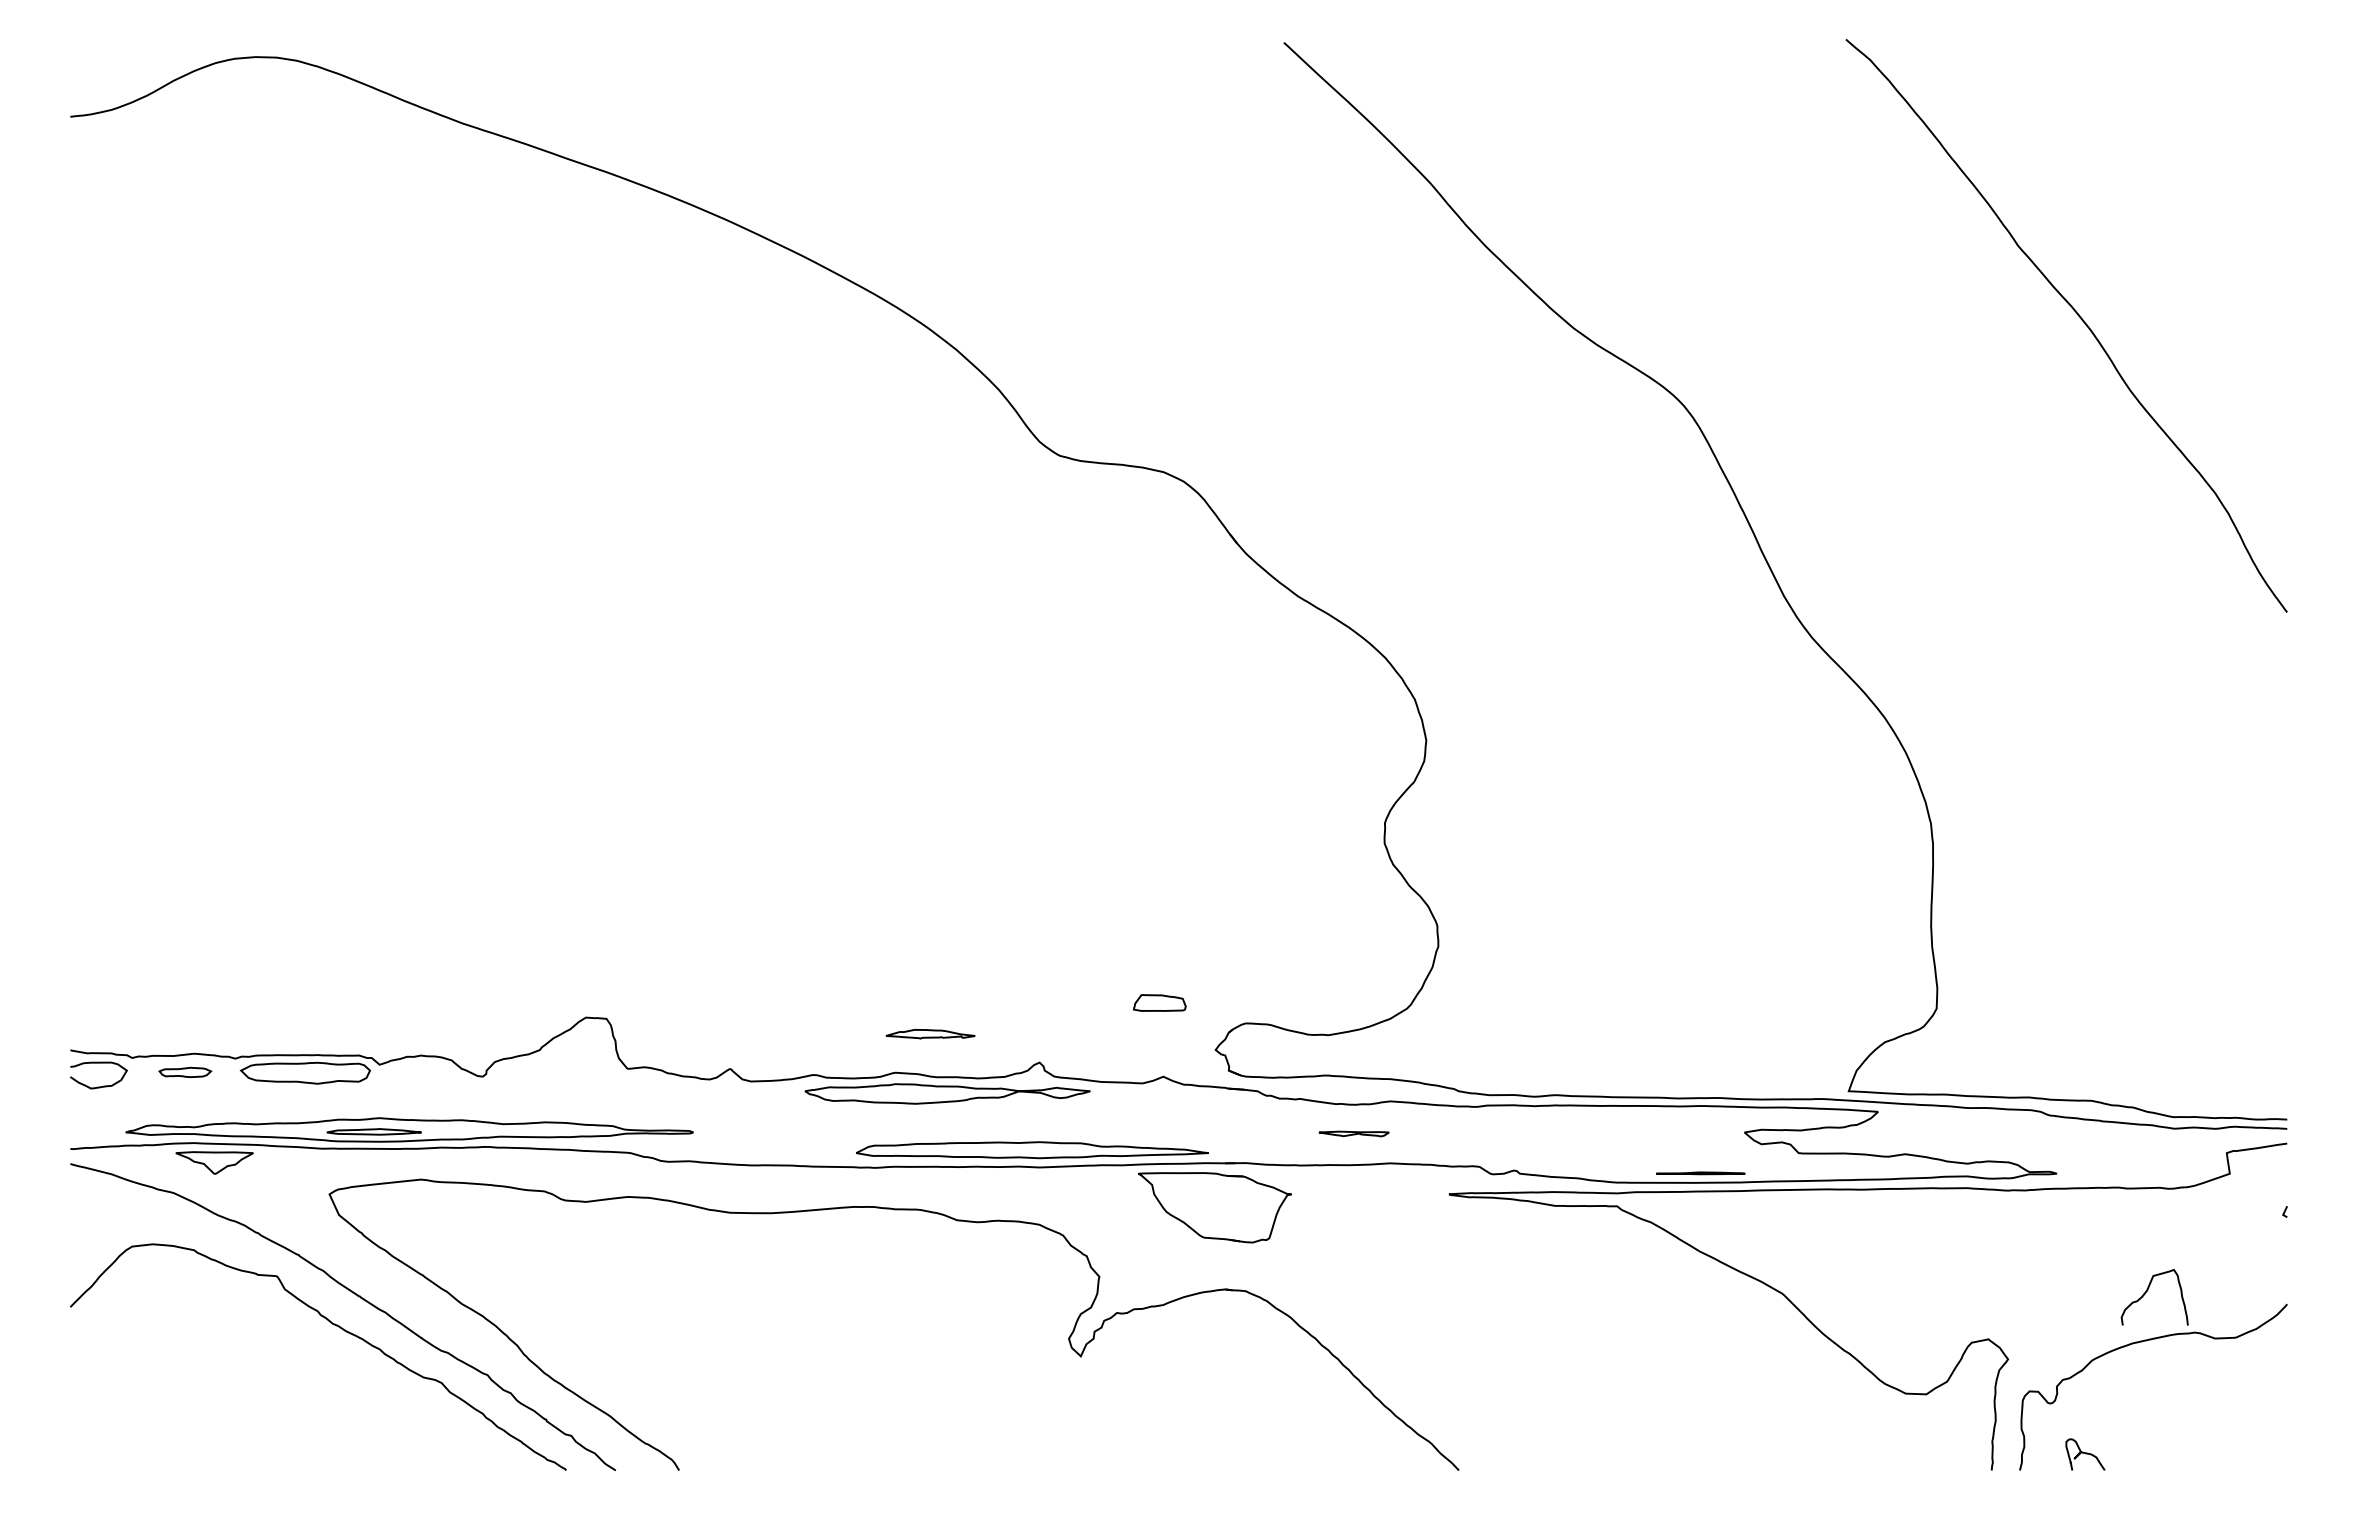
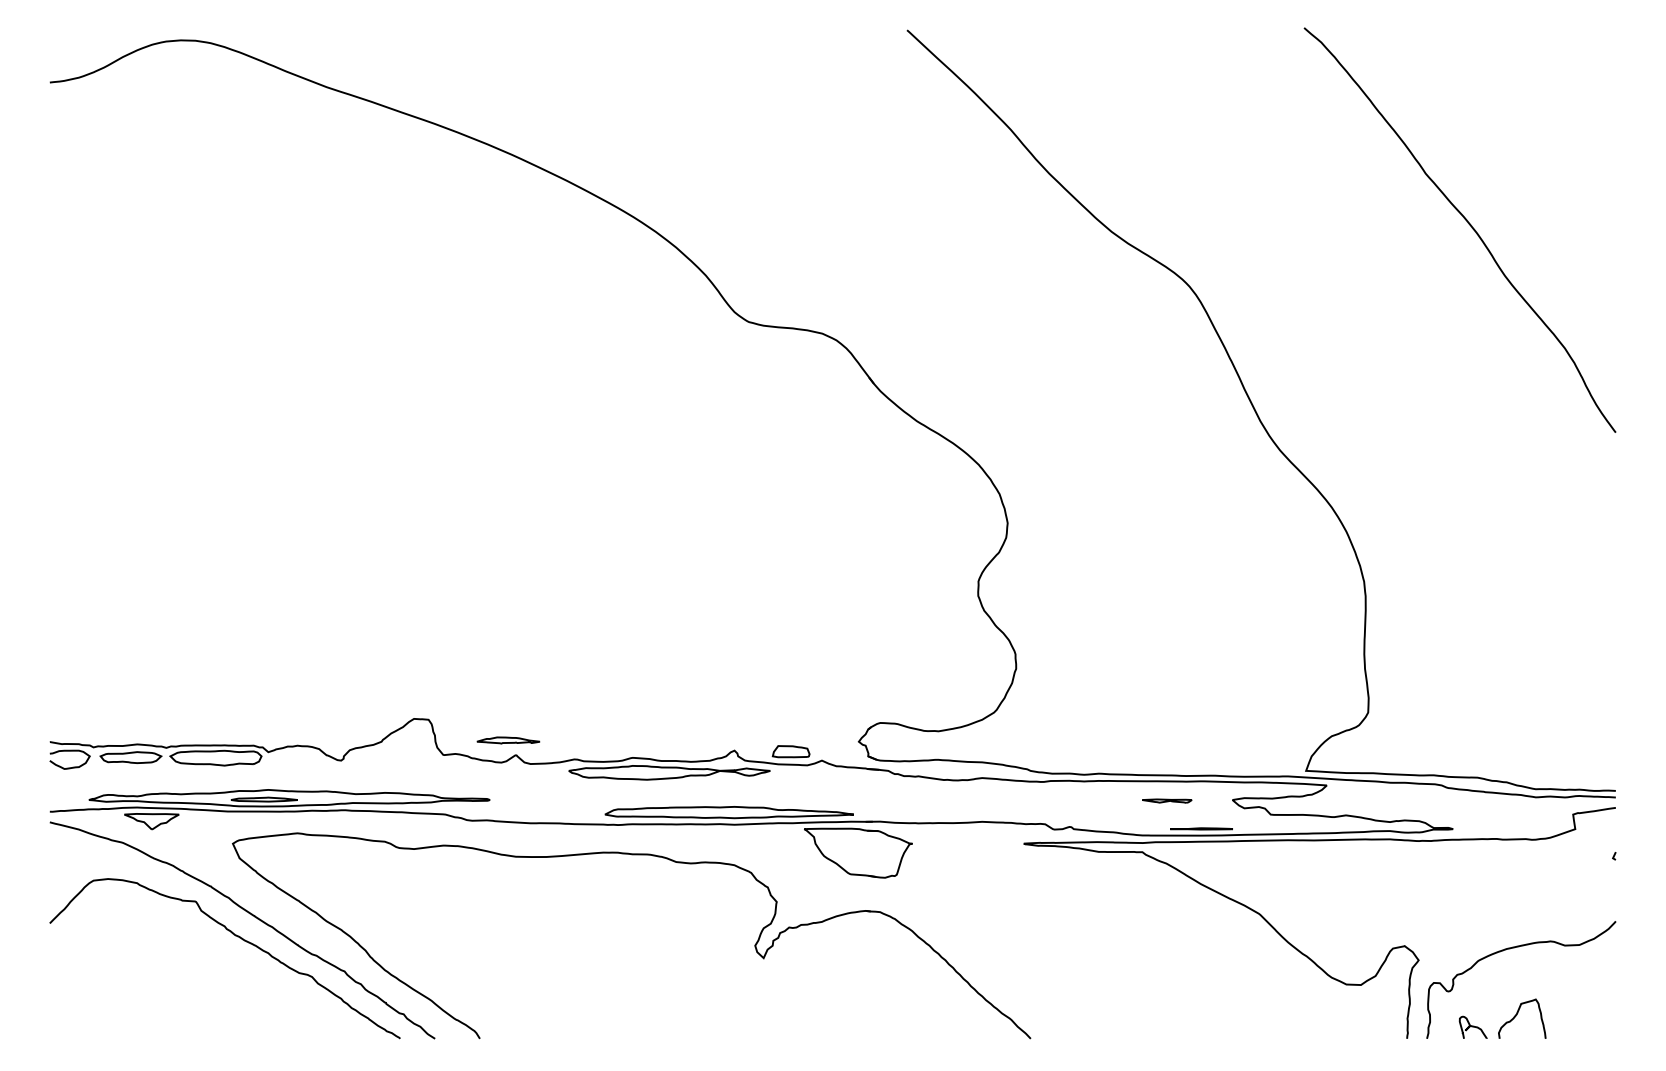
part: (1159, 1002) -> (790, 751), moved
part: (930, 1034) -> (508, 740), moved
part: (185, 1072) -> (131, 757), size x1.67
part: (1353, 1133) -> (1166, 800), moved
curve: (2146, 1293) -> (1516, 1016), moved

